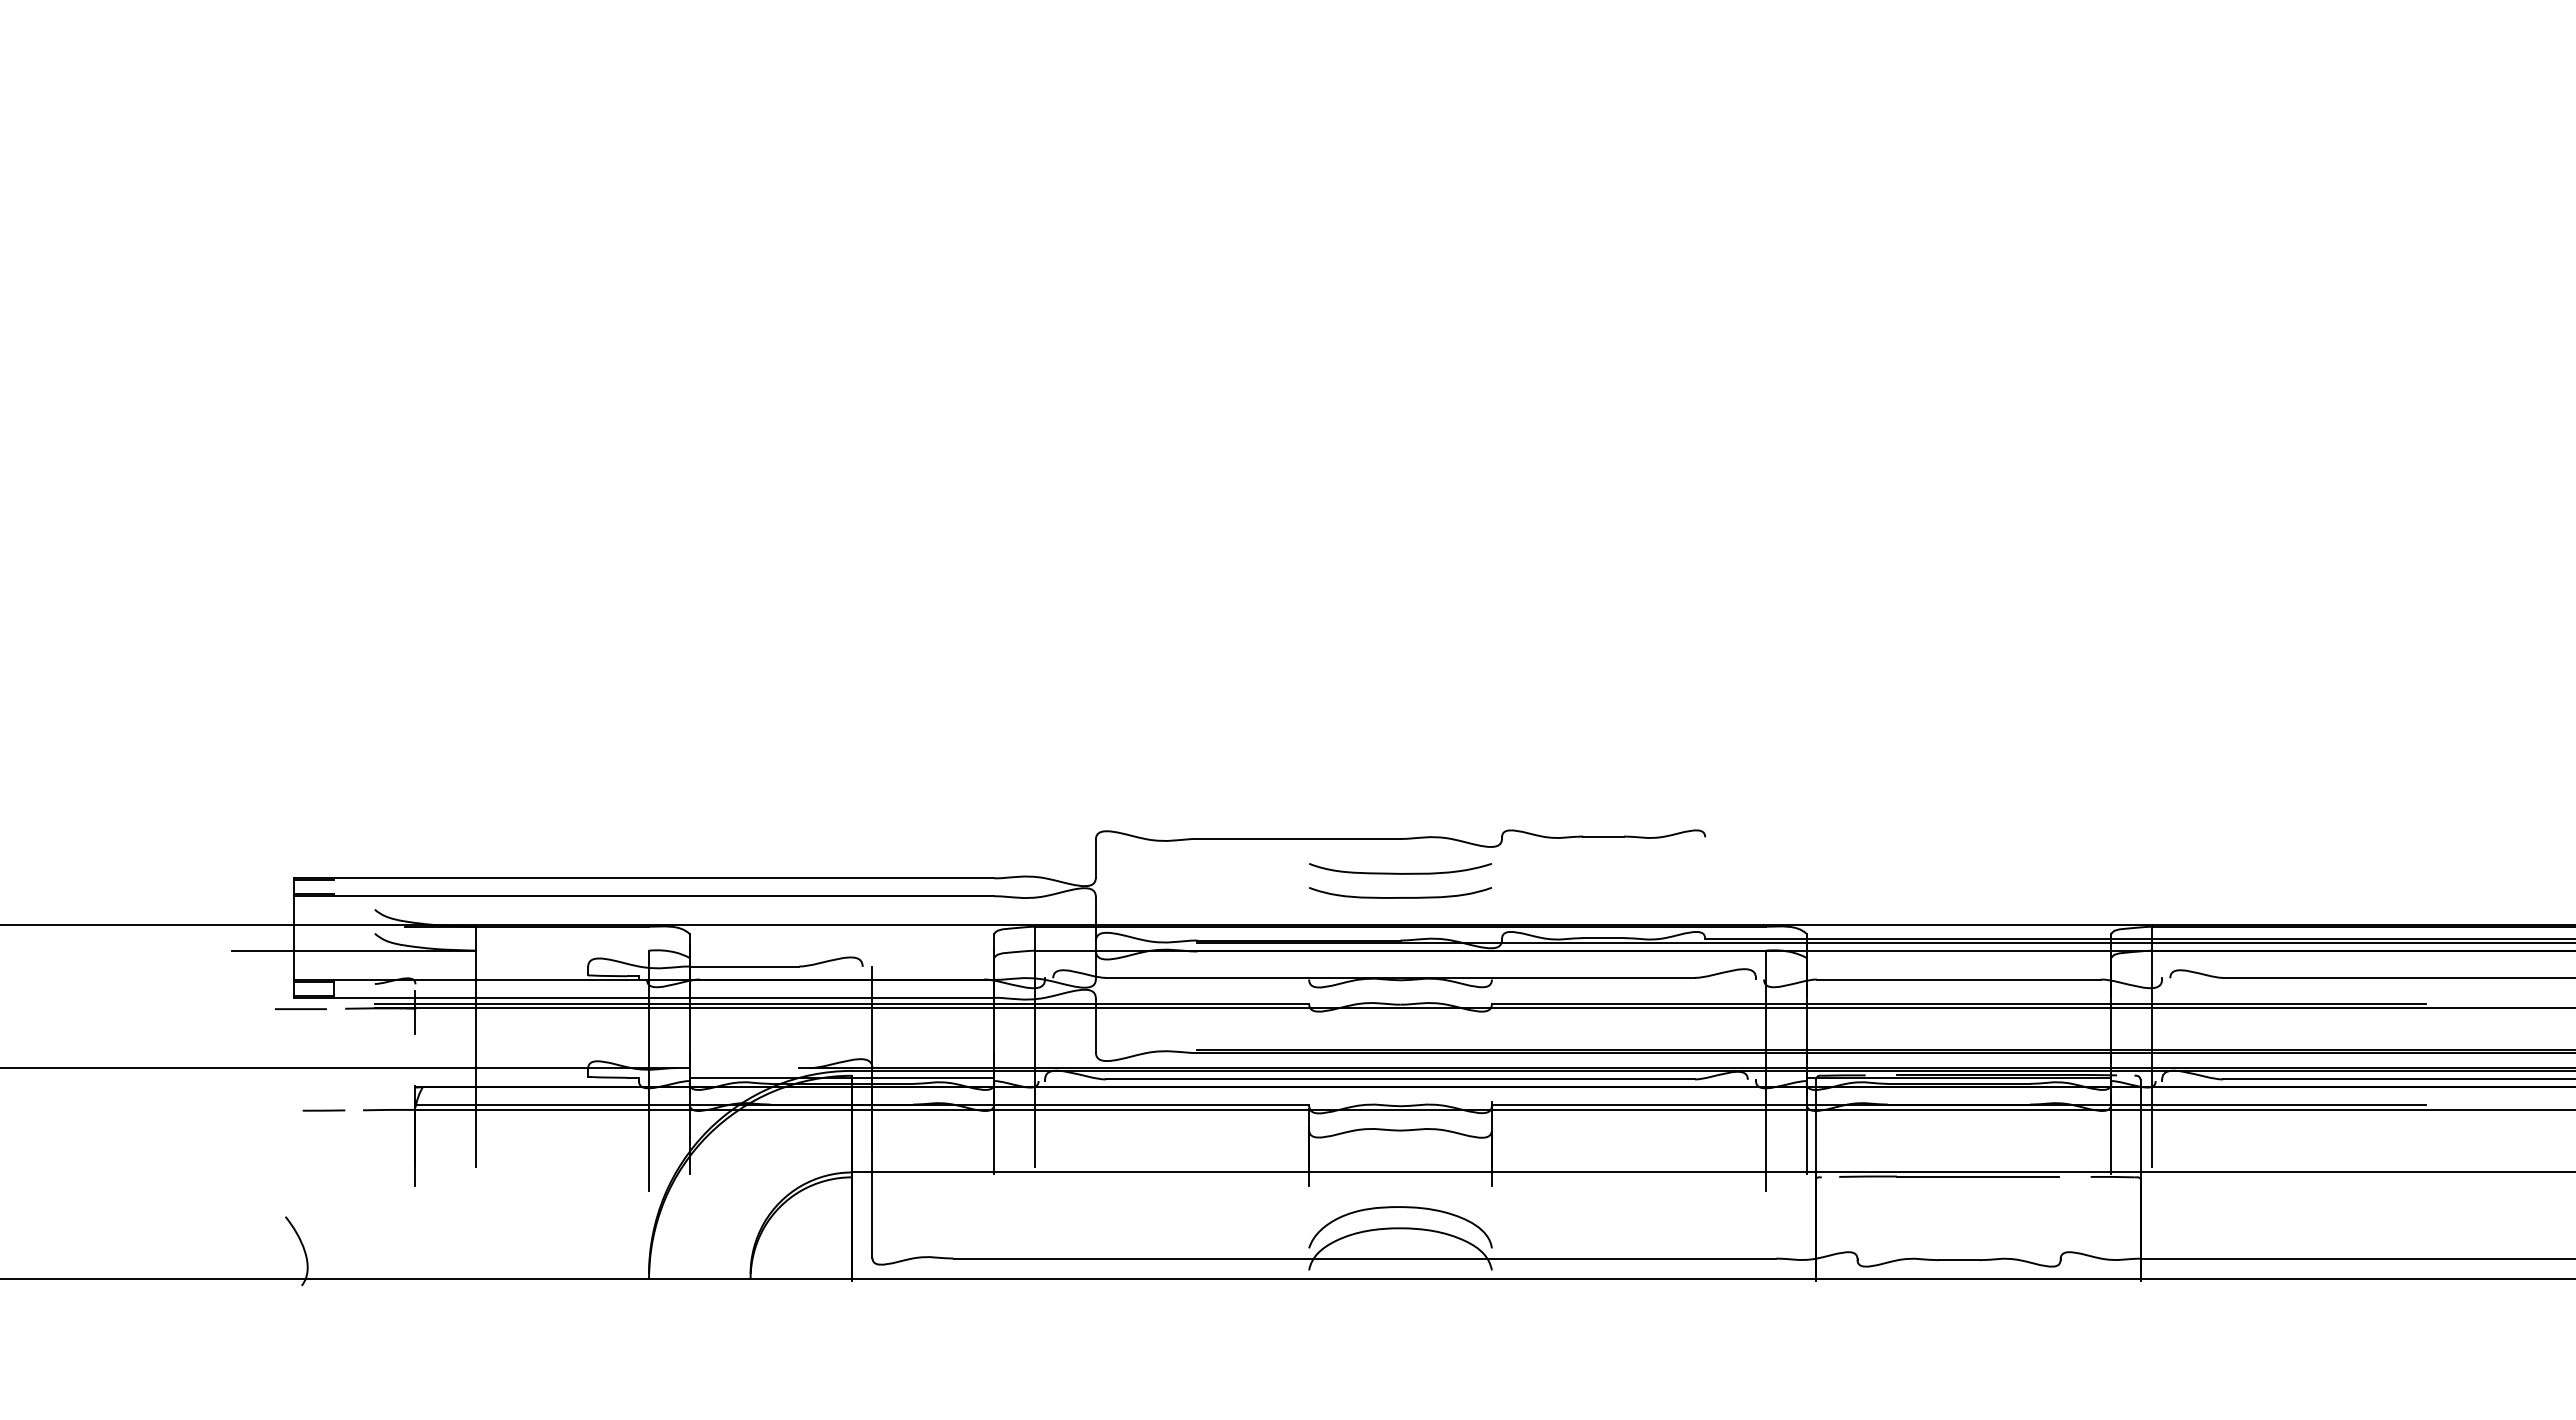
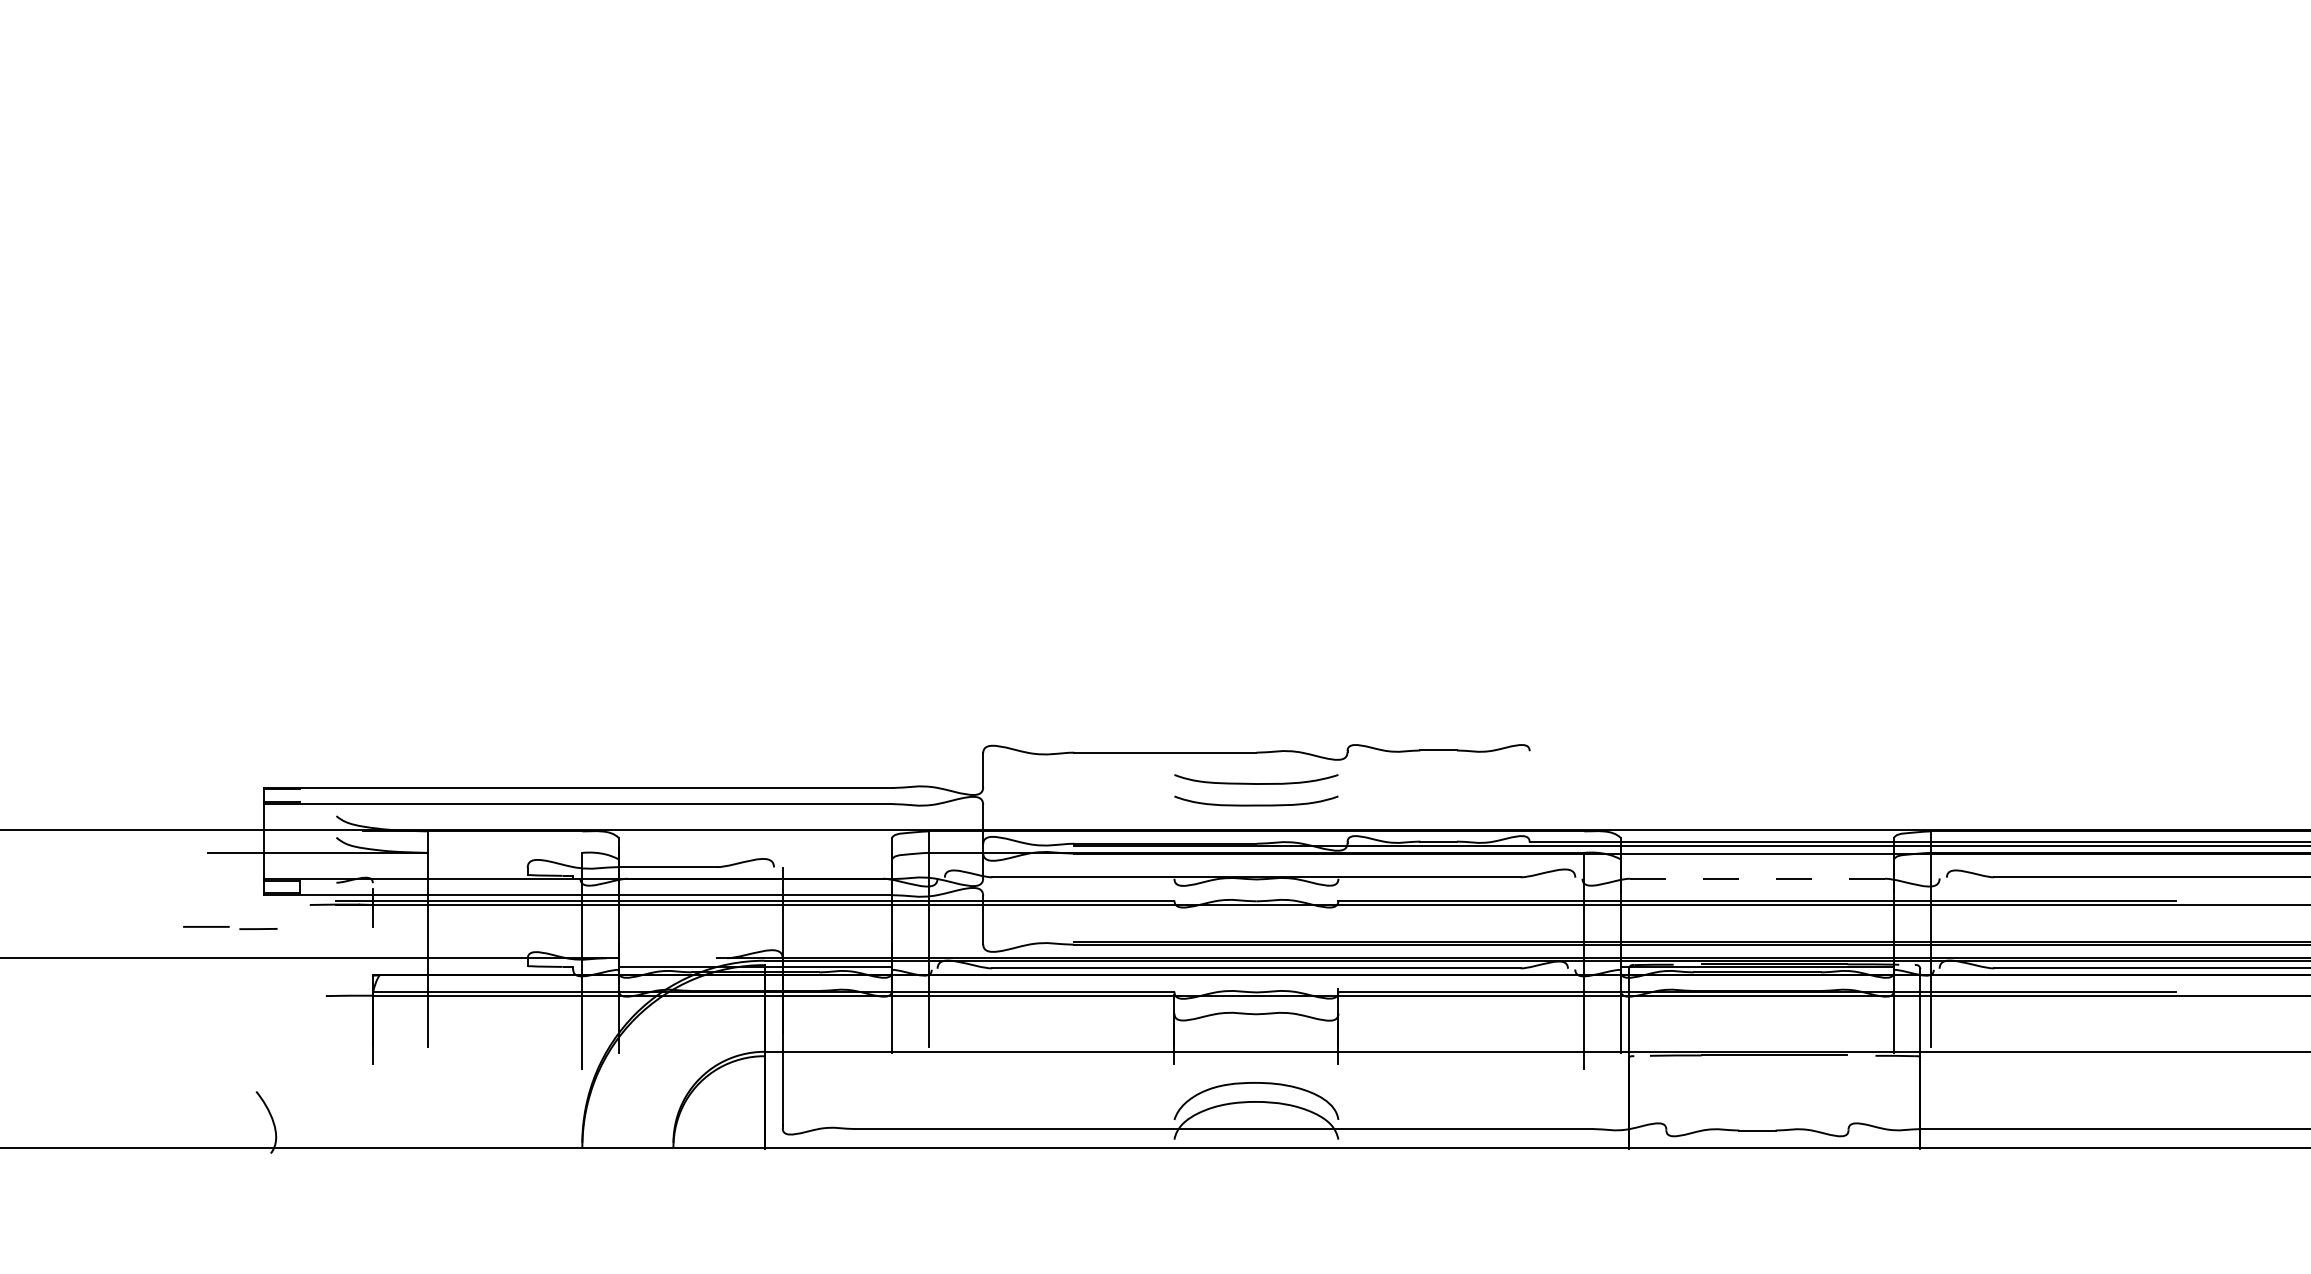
line: (1959, 979) -> (1757, 878), solid -> dashed
line: (300, 1009) -> (206, 927), moved
line: (323, 1110) -> (258, 928), moved

